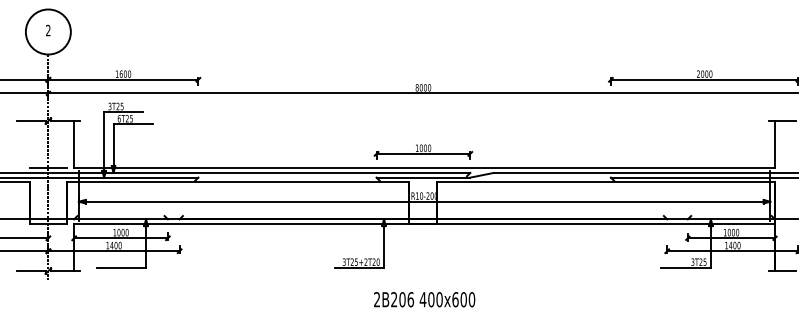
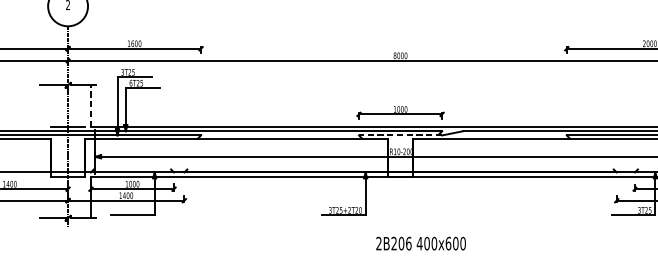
line: (74, 144) -> (91, 106), solid -> dashed
line: (423, 177) -> (400, 135), solid -> dashed
text: (424, 299) -> (421, 243), moved

